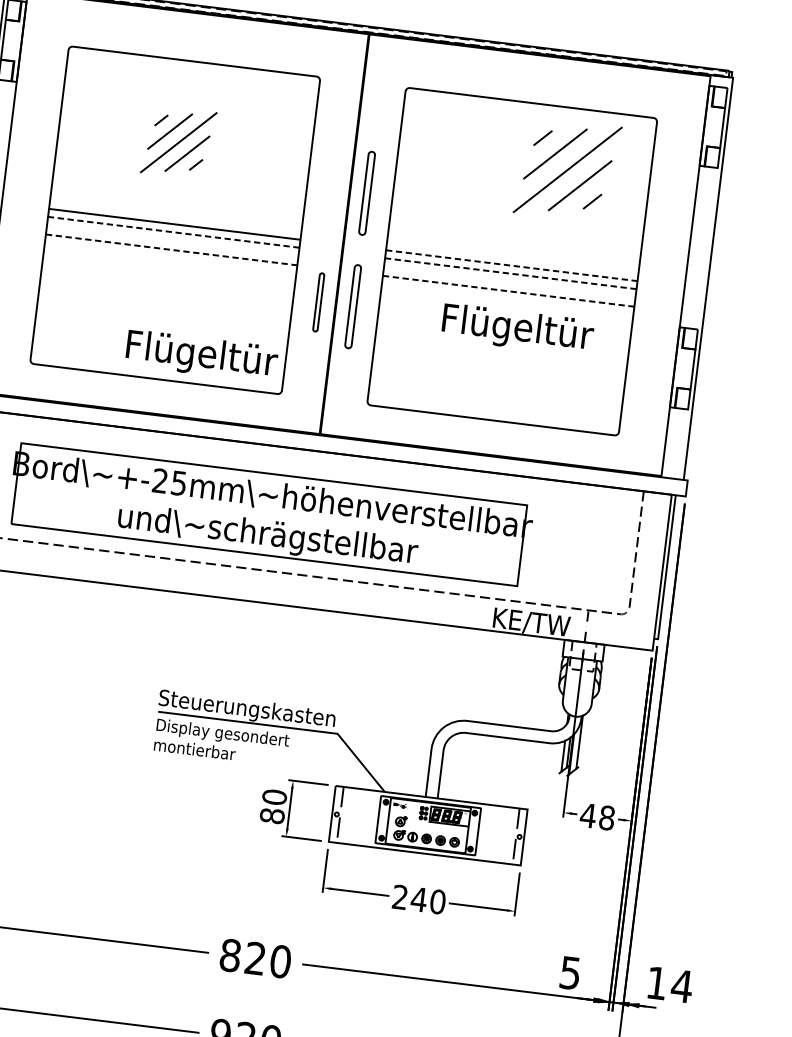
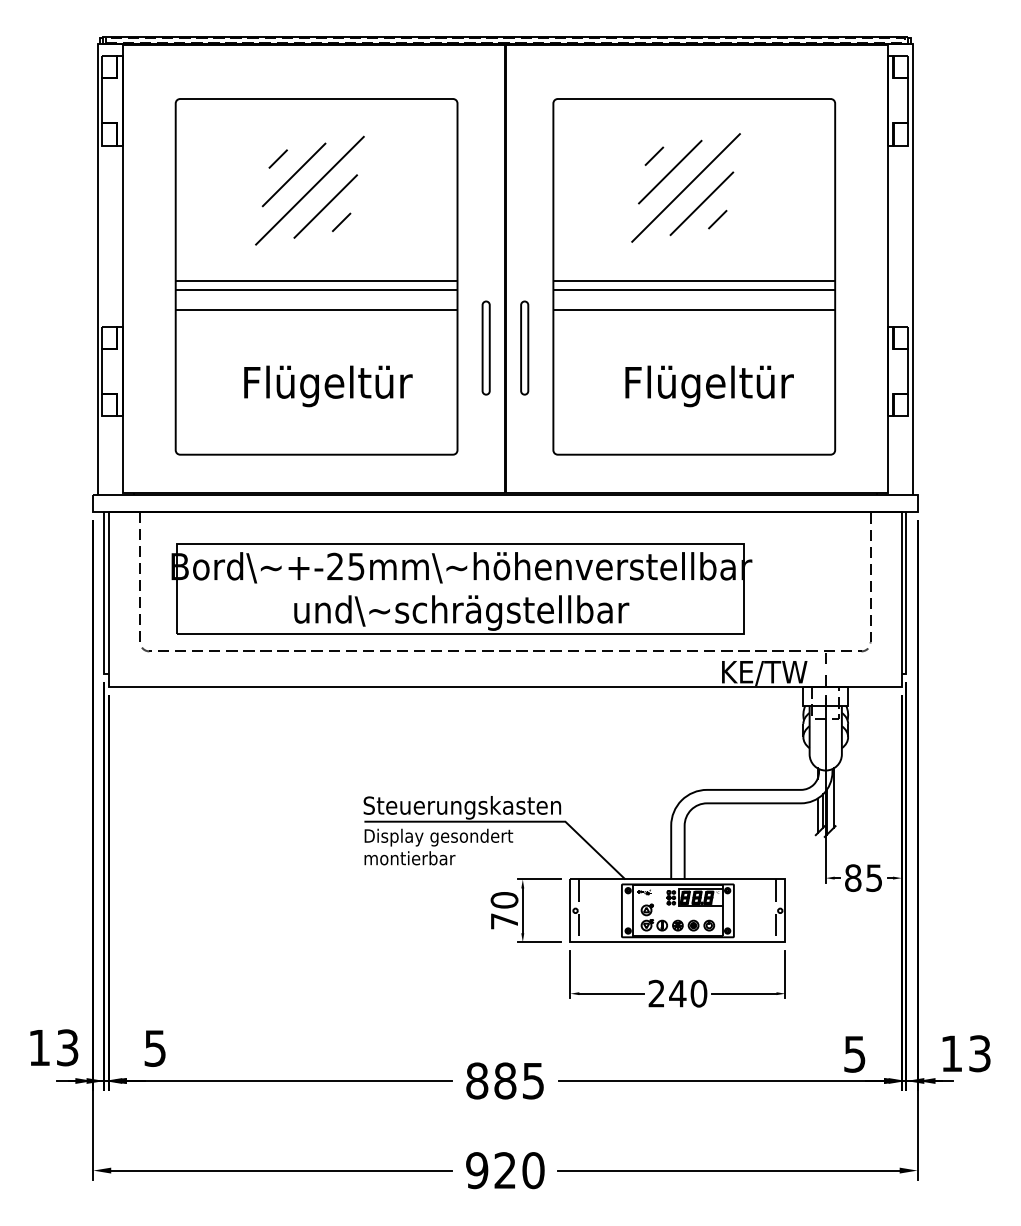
part: (178, 142) -> (309, 190), size x1.43
part: (567, 169) -> (685, 187), moved
part: (366, 192) -> (524, 220), removed
line: (173, 232) -> (316, 290), dashed -> solid
line: (171, 250) -> (316, 310), dashed -> solid
line: (511, 265) -> (694, 281), dashed -> solid
line: (511, 273) -> (694, 290), dashed -> solid
line: (508, 291) -> (694, 310), dashed -> solid
part: (318, 301) -> (485, 347), size x1.43
text: (517, 329) -> (709, 386), moved
text: (201, 356) -> (328, 386), moved
text: (272, 816) -> (504, 921), 80 -> 70
text: (597, 816) -> (863, 877), 48 -> 85
text: (268, 959) -> (519, 1080), 820 -> 885
text: (681, 986) -> (979, 1053), 14 -> 13

